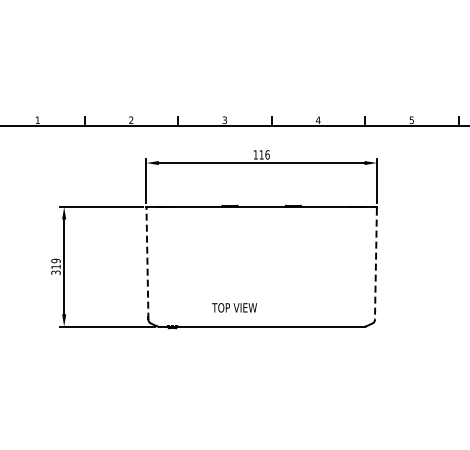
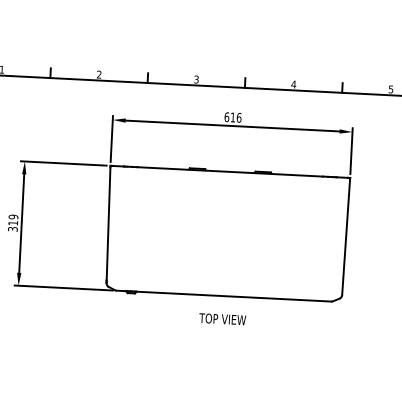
text: (255, 154) -> (226, 116), 116 -> 616
line: (147, 264) -> (108, 225), dashed -> solid
line: (375, 264) -> (345, 237), dashed -> solid
text: (234, 307) -> (222, 318), moved

